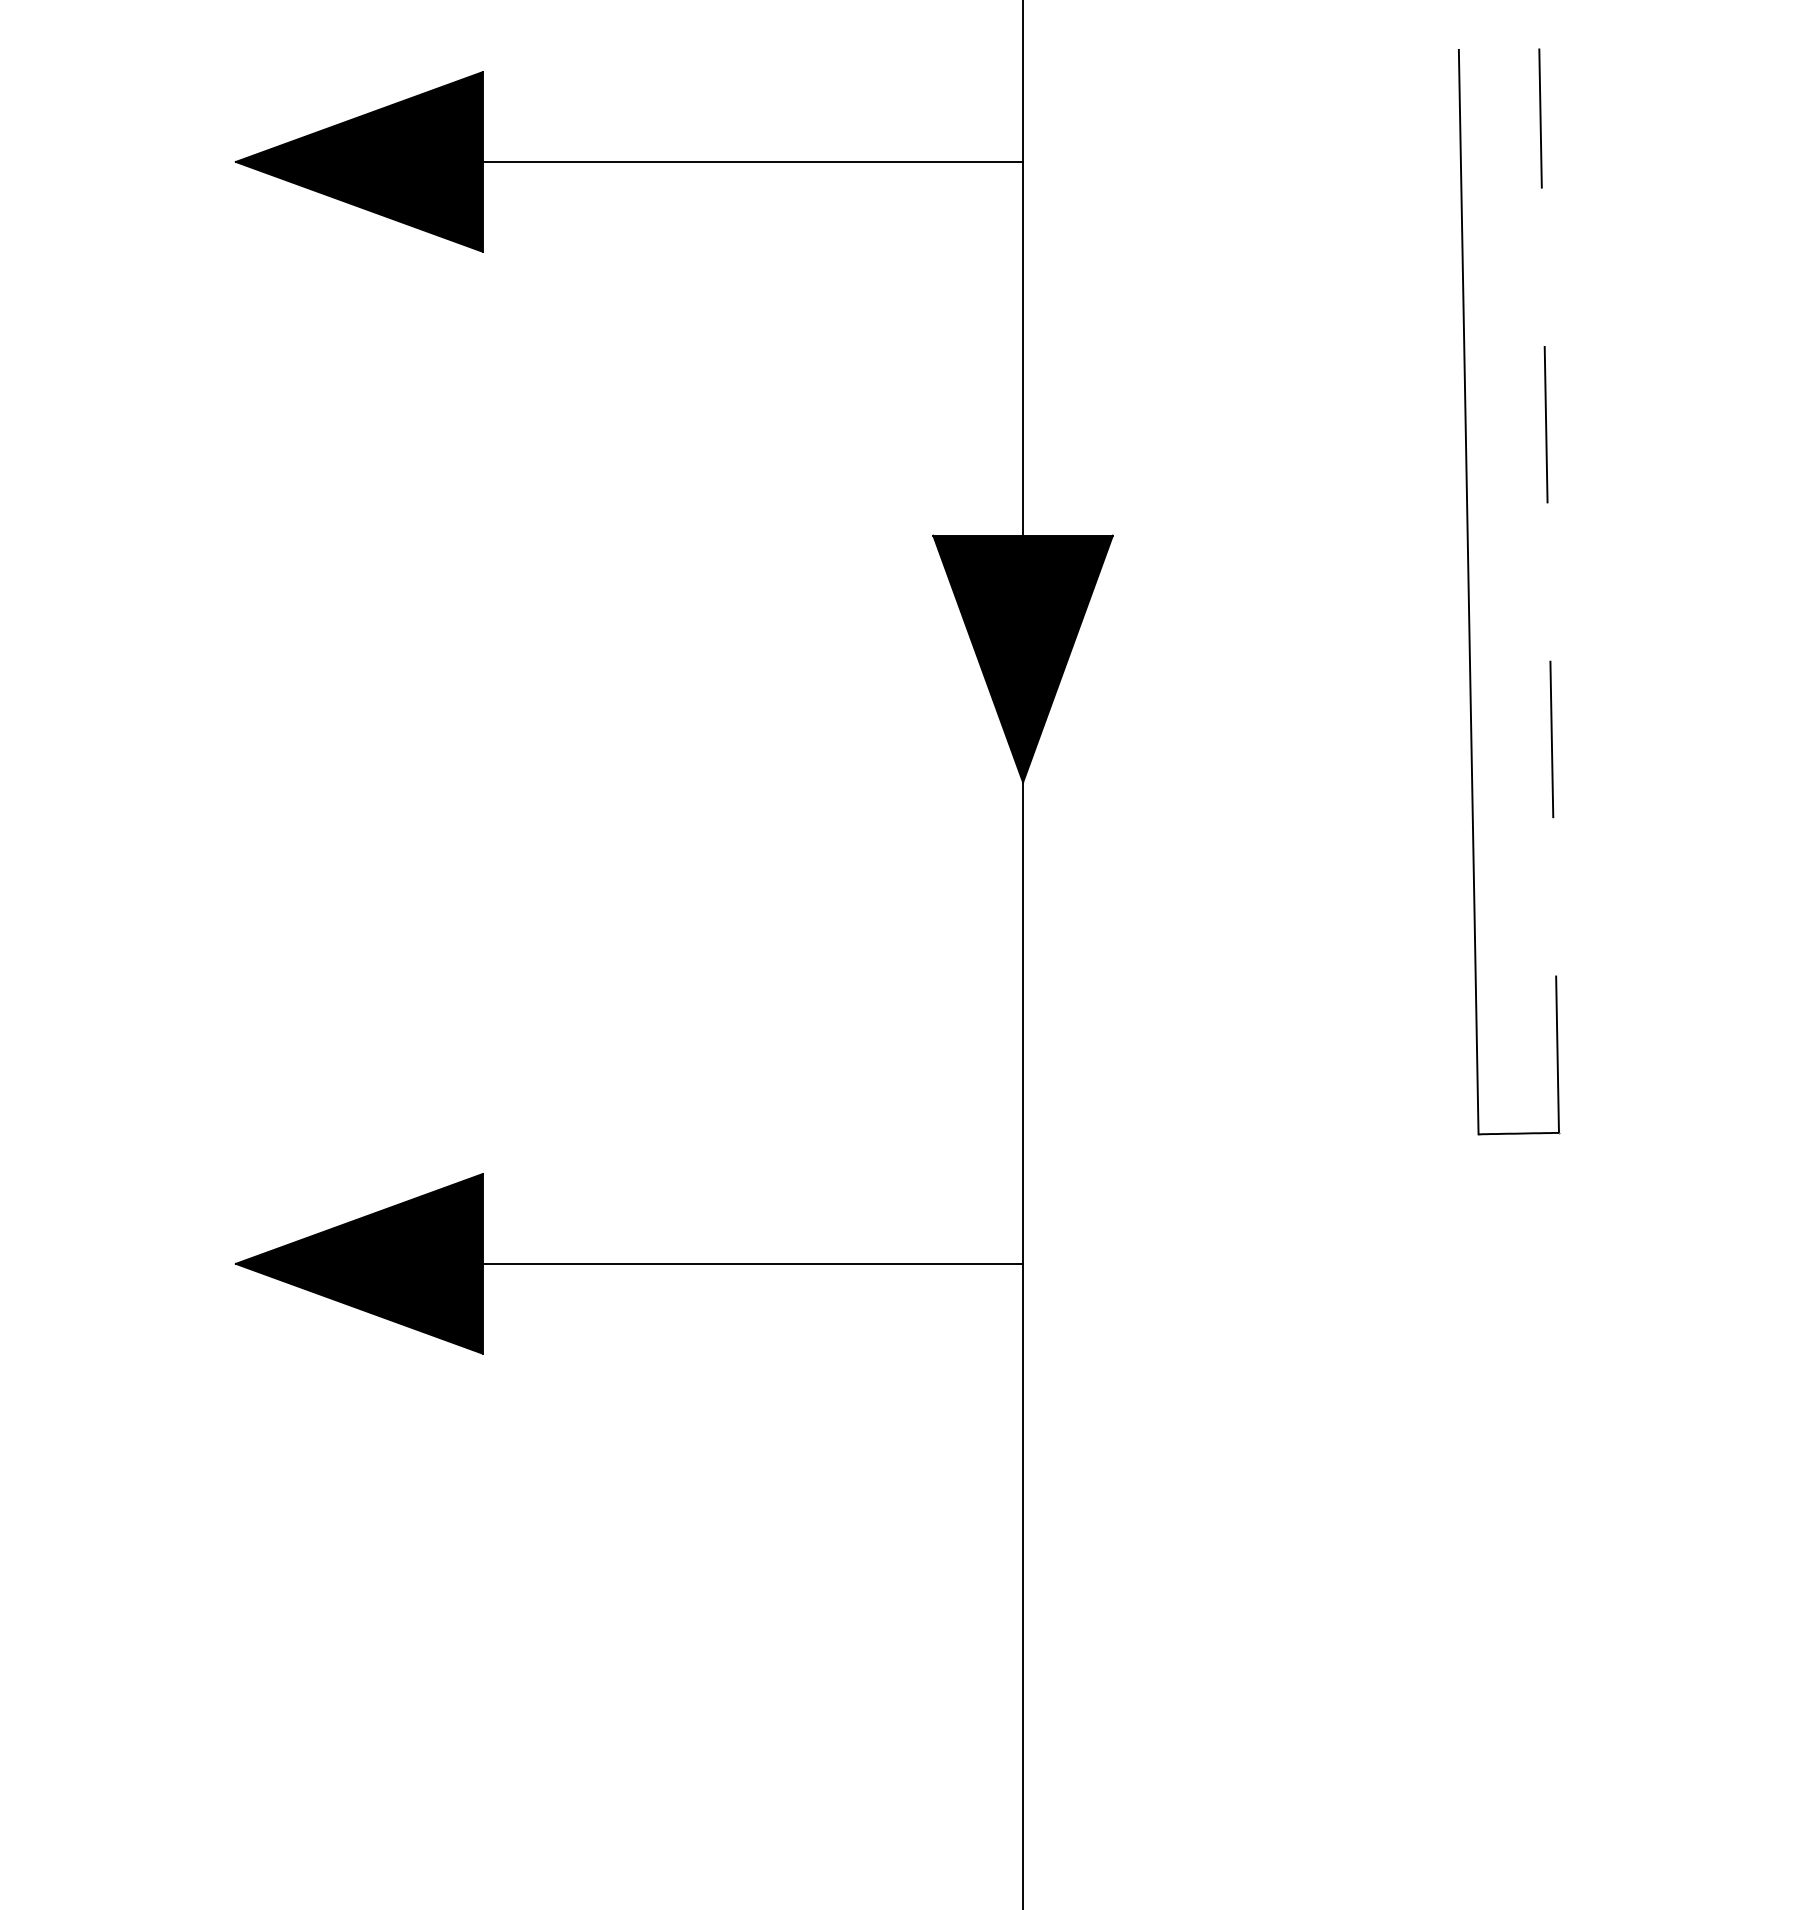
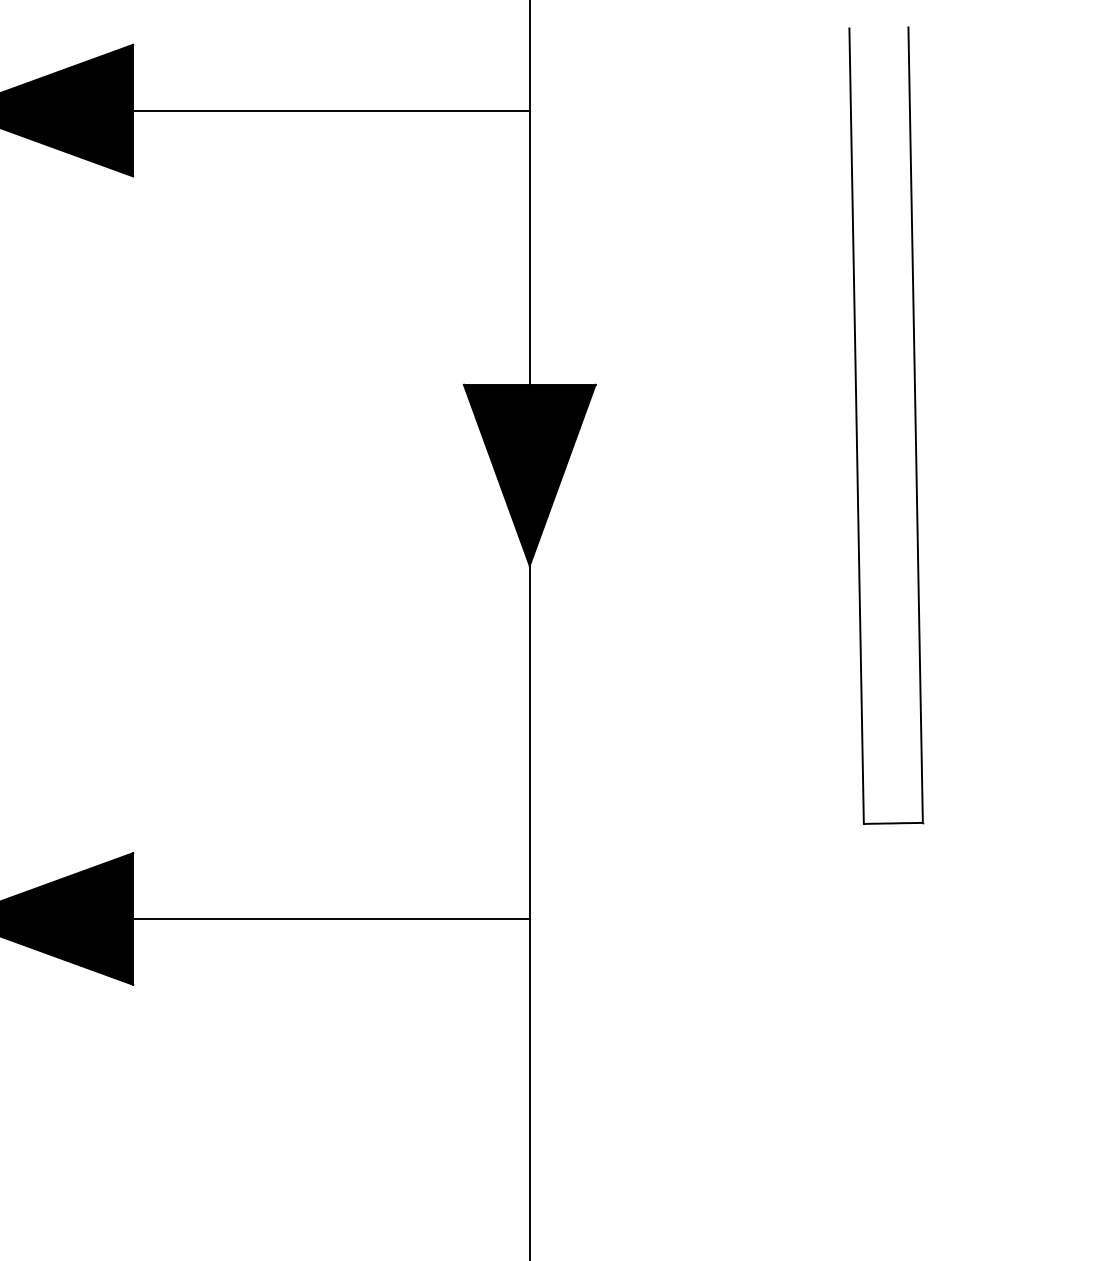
line: (1549, 590) -> (915, 424), dashed -> solid

